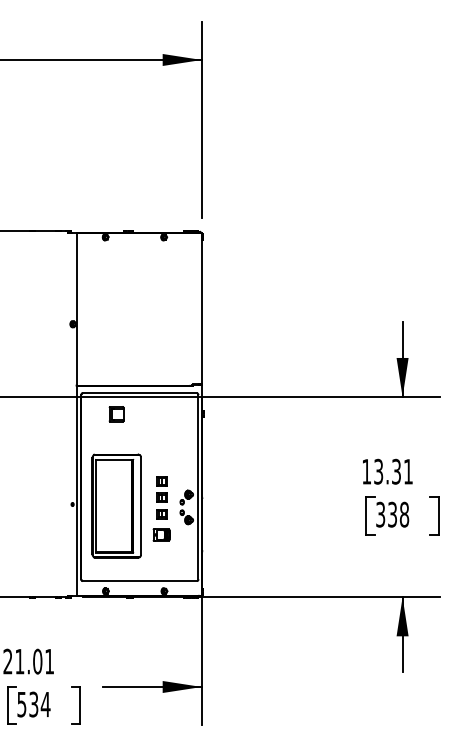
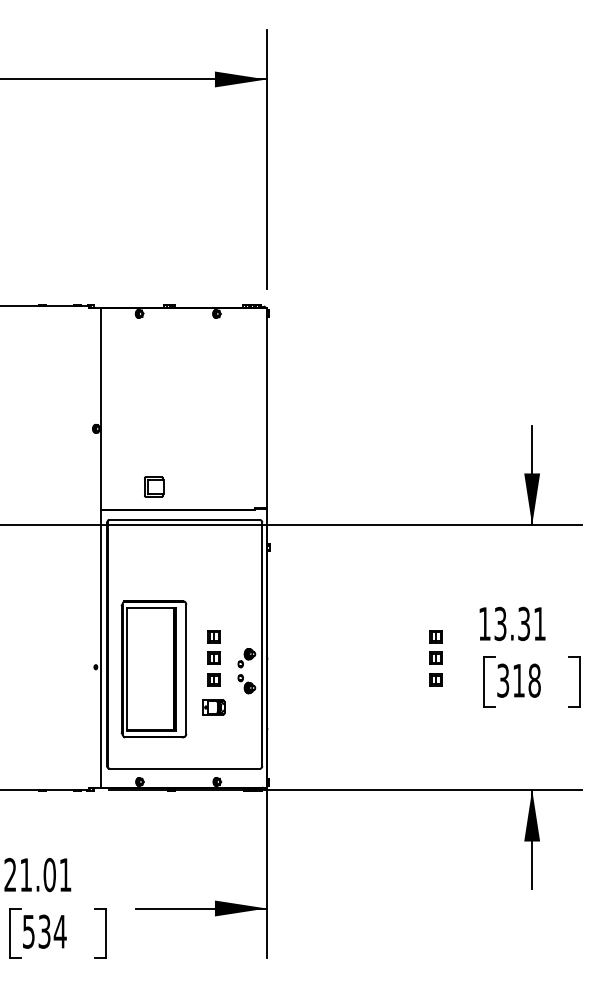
part: (116, 414) -> (153, 487), moved
part: (329, 497) -> (435, 657), added
text: (392, 514) -> (518, 680), 338 -> 318

